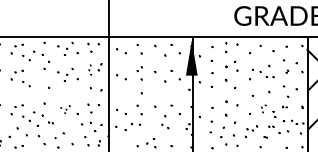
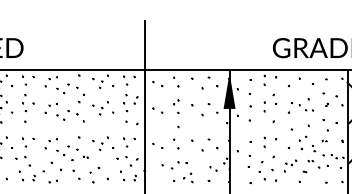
part: (89, 70) -> (125, 103), size x1.67
part: (226, 73) -> (264, 106), size x0.62
part: (37, 79) -> (72, 112), added
part: (226, 107) -> (264, 141), size x0.62
part: (263, 108) -> (302, 142), size x1.67
part: (65, 109) -> (100, 143), size x1.67
part: (165, 126) -> (213, 168), moved
part: (128, 127) -> (174, 165), moved

